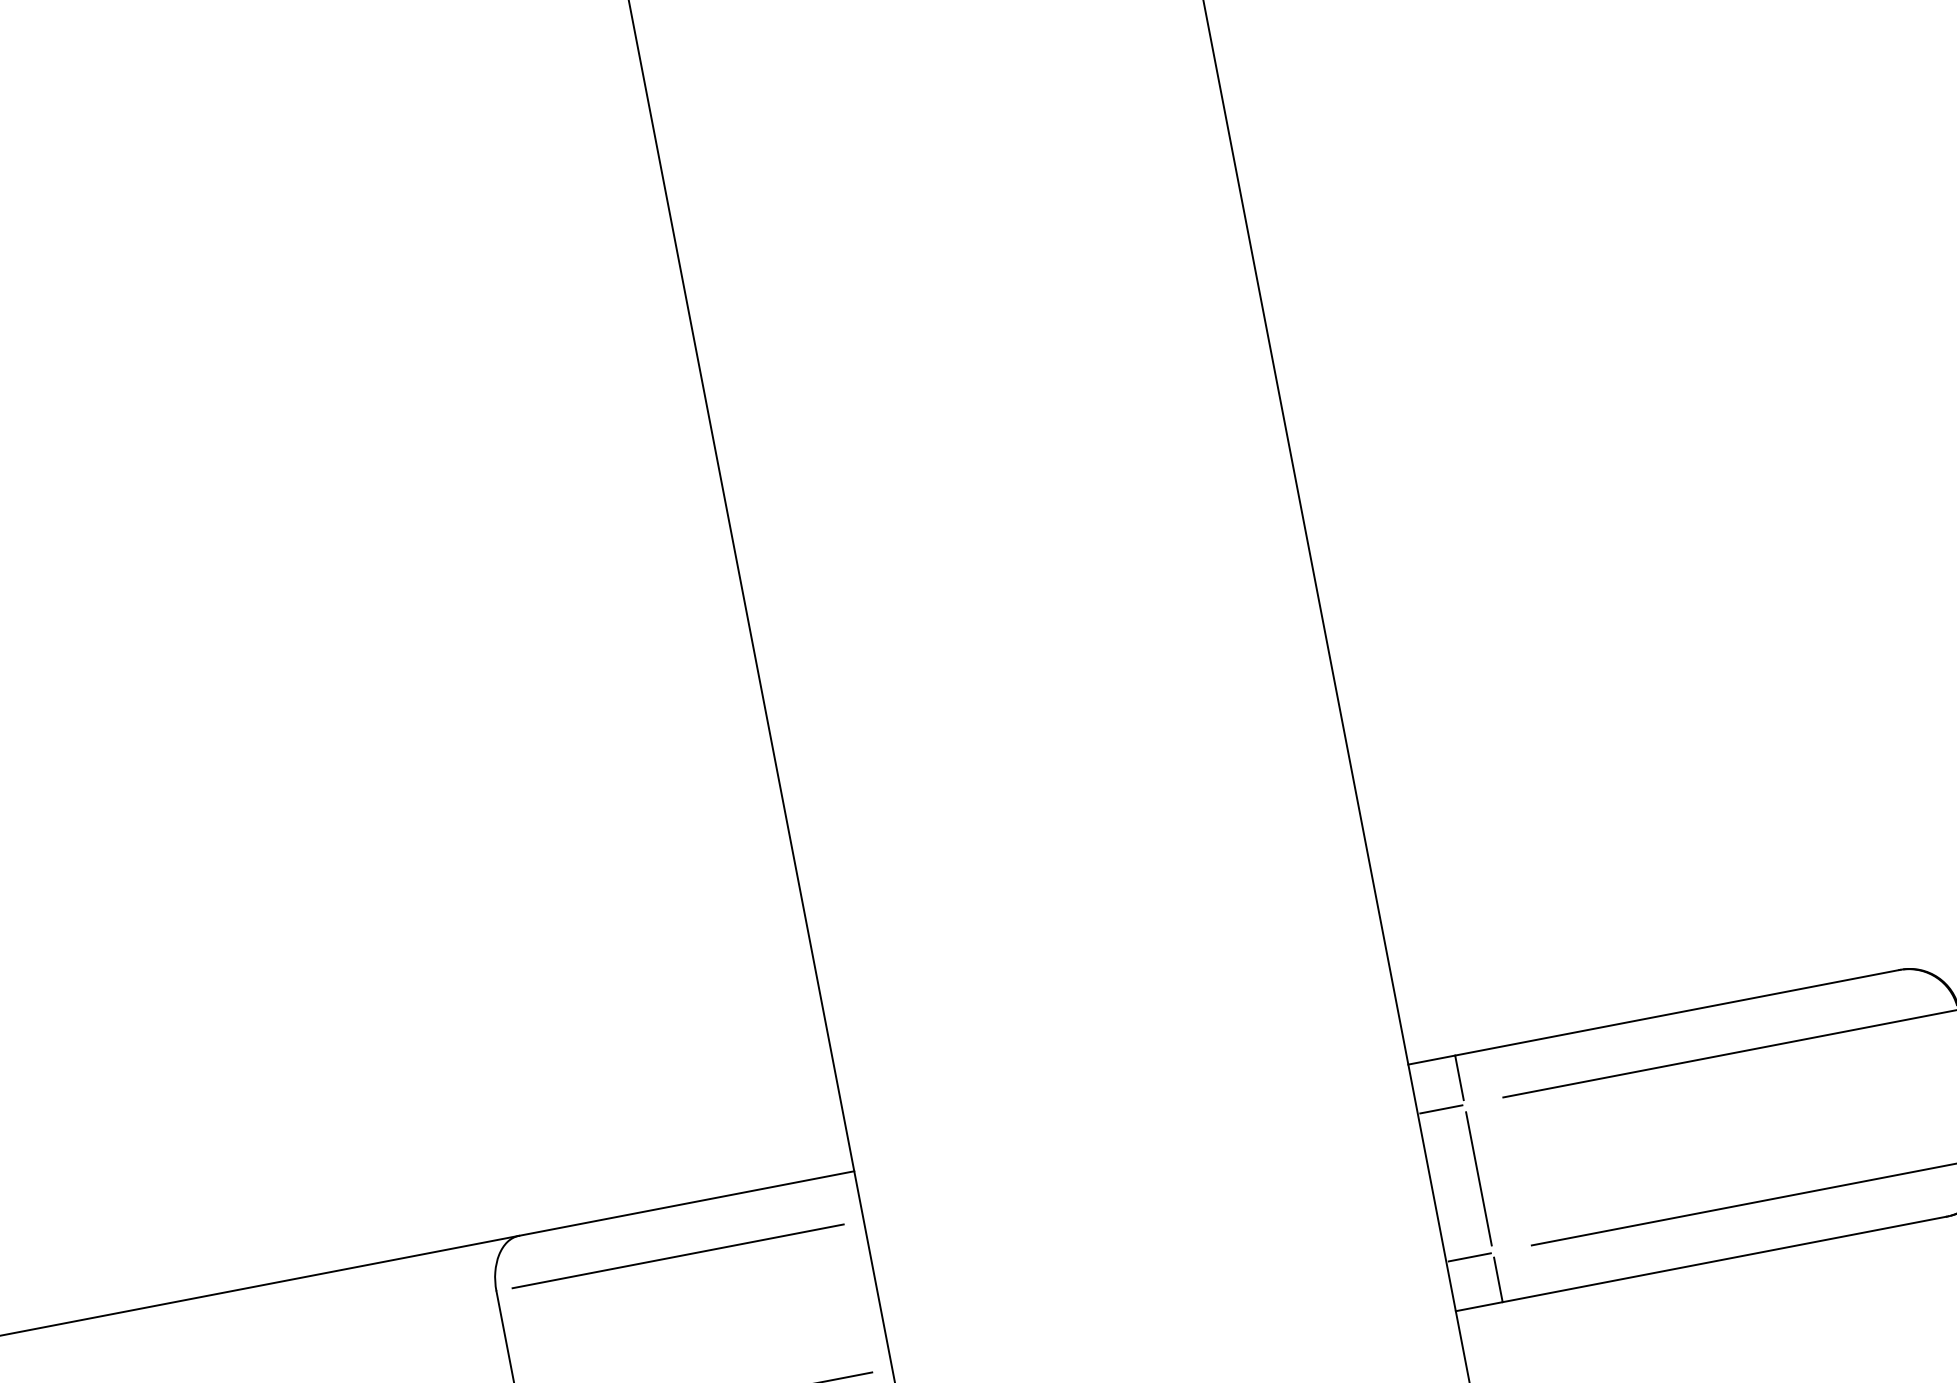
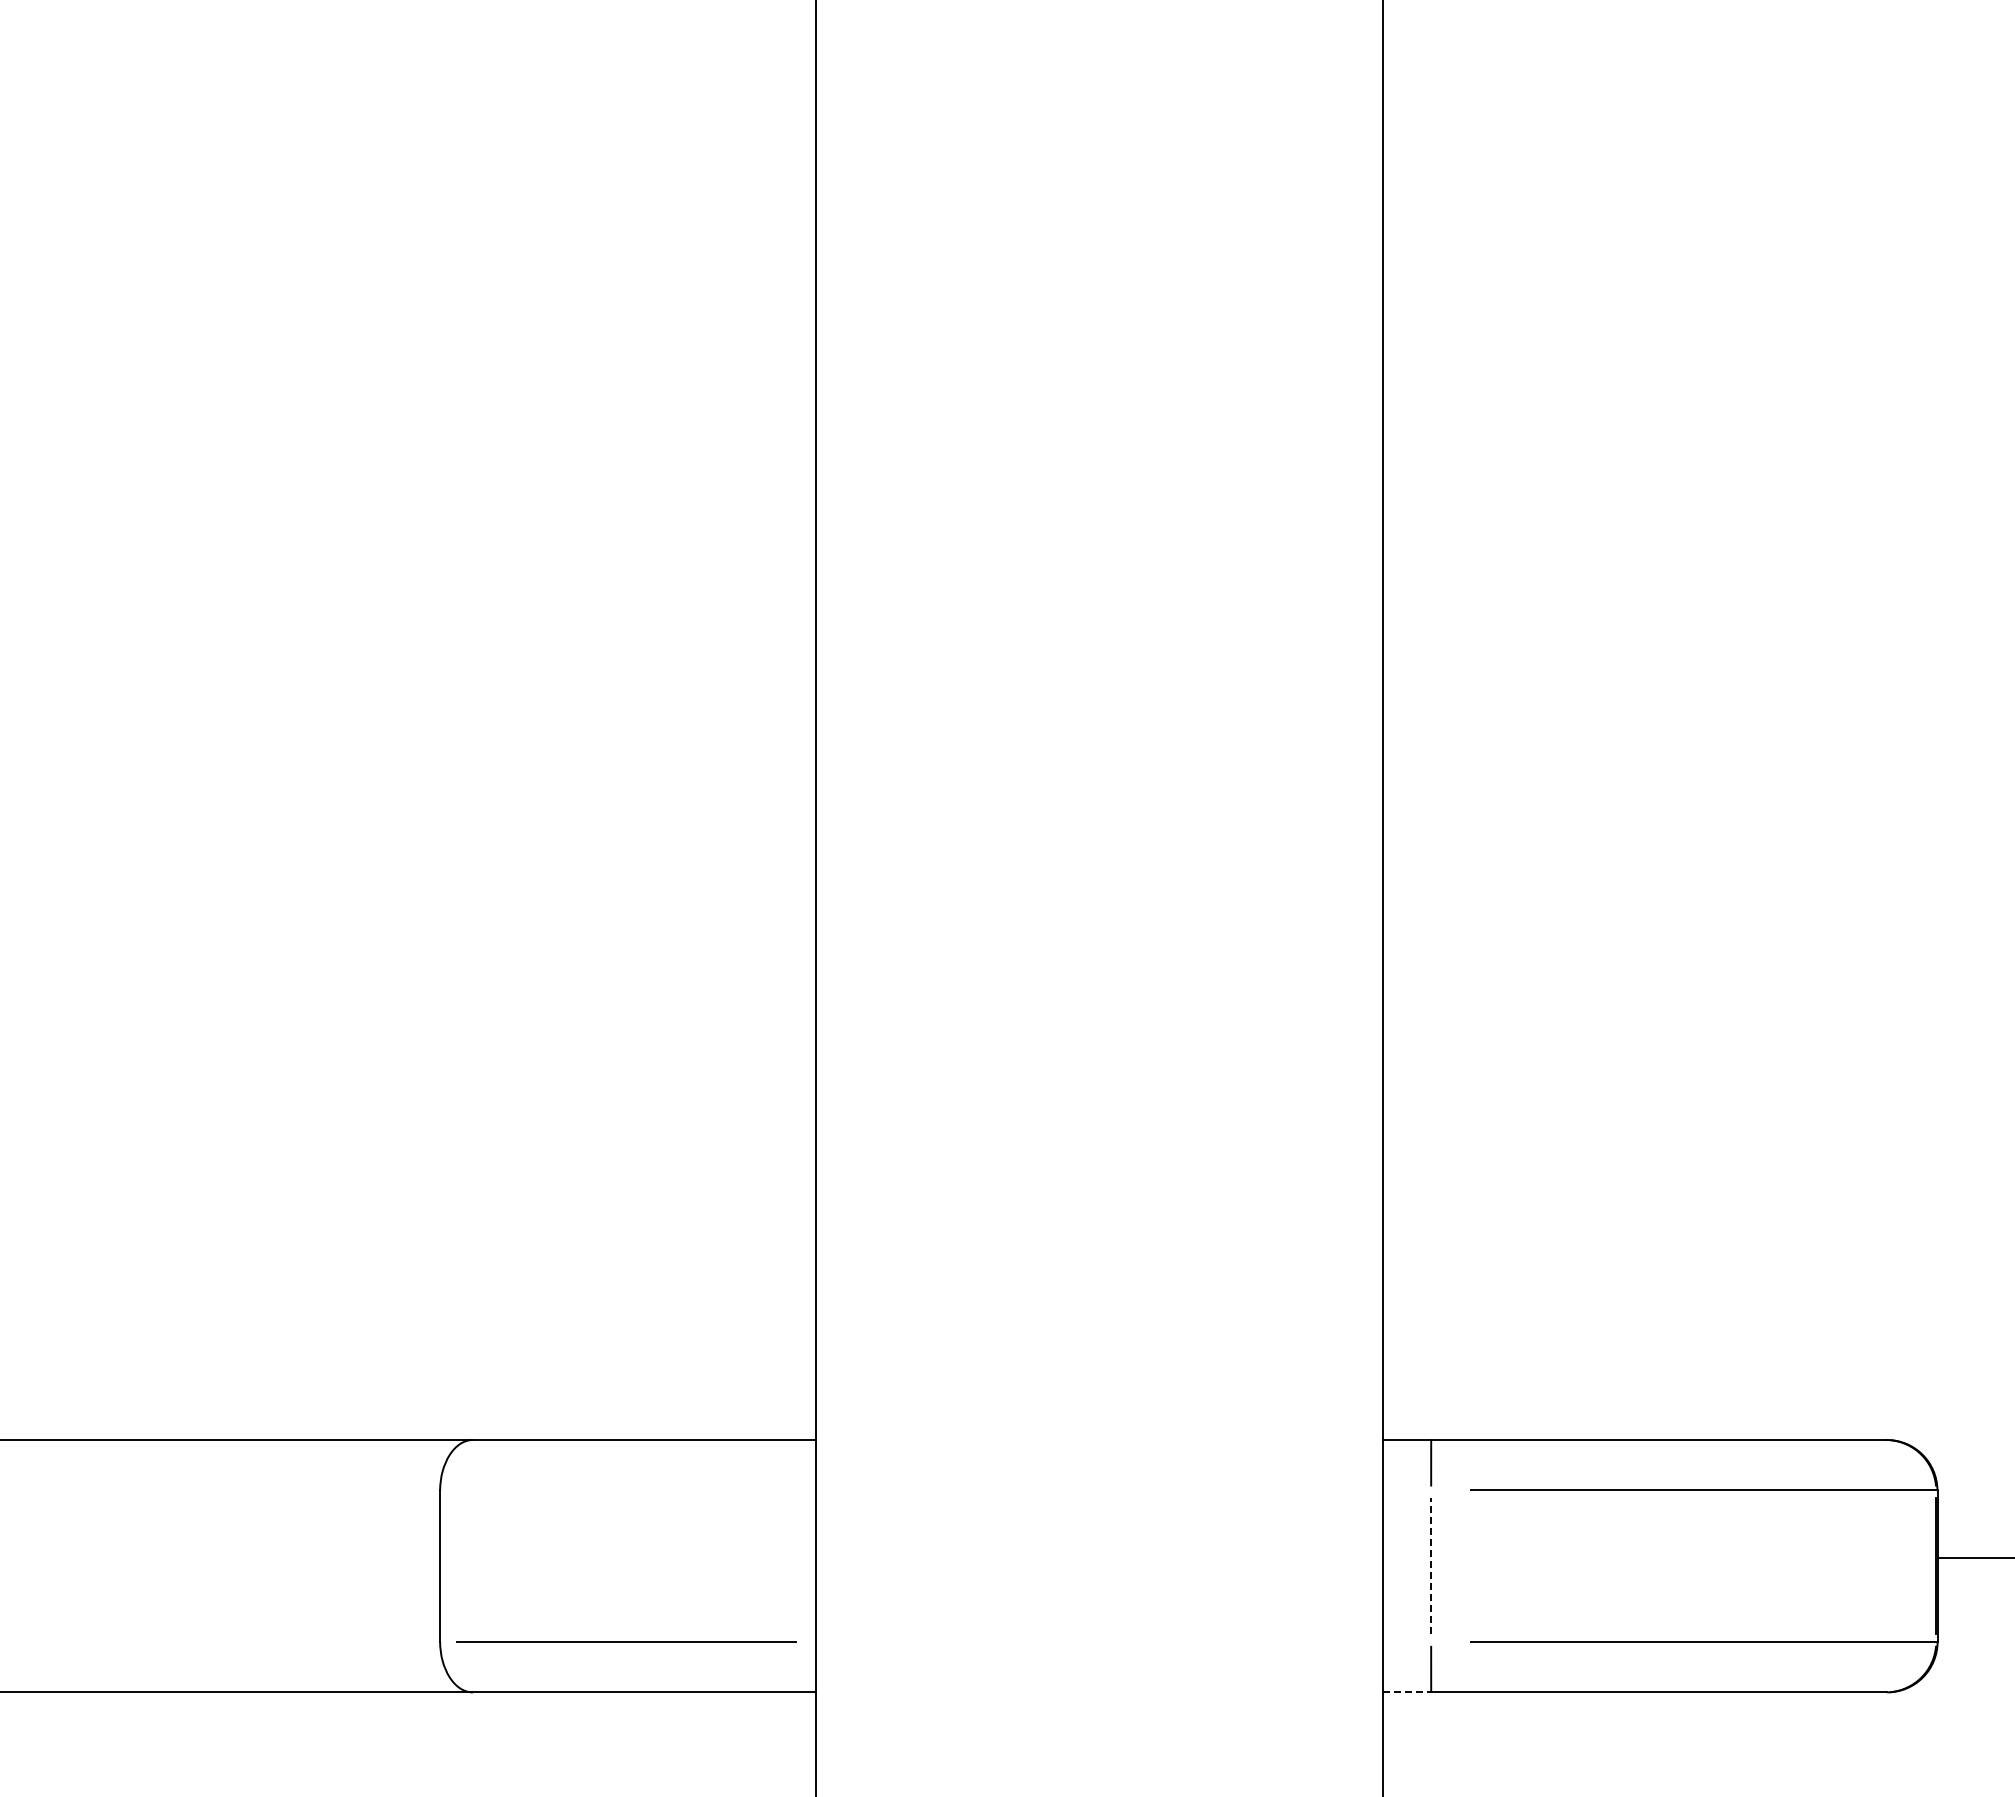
line: (1440, 1109) -> (1406, 1490), removed
line: (1479, 1178) -> (1431, 1565), solid -> dashed
line: (677, 1256) -> (625, 1490), removed
line: (1468, 1257) -> (1406, 1641), removed
line: (1479, 1306) -> (1407, 1692), solid -> dashed

